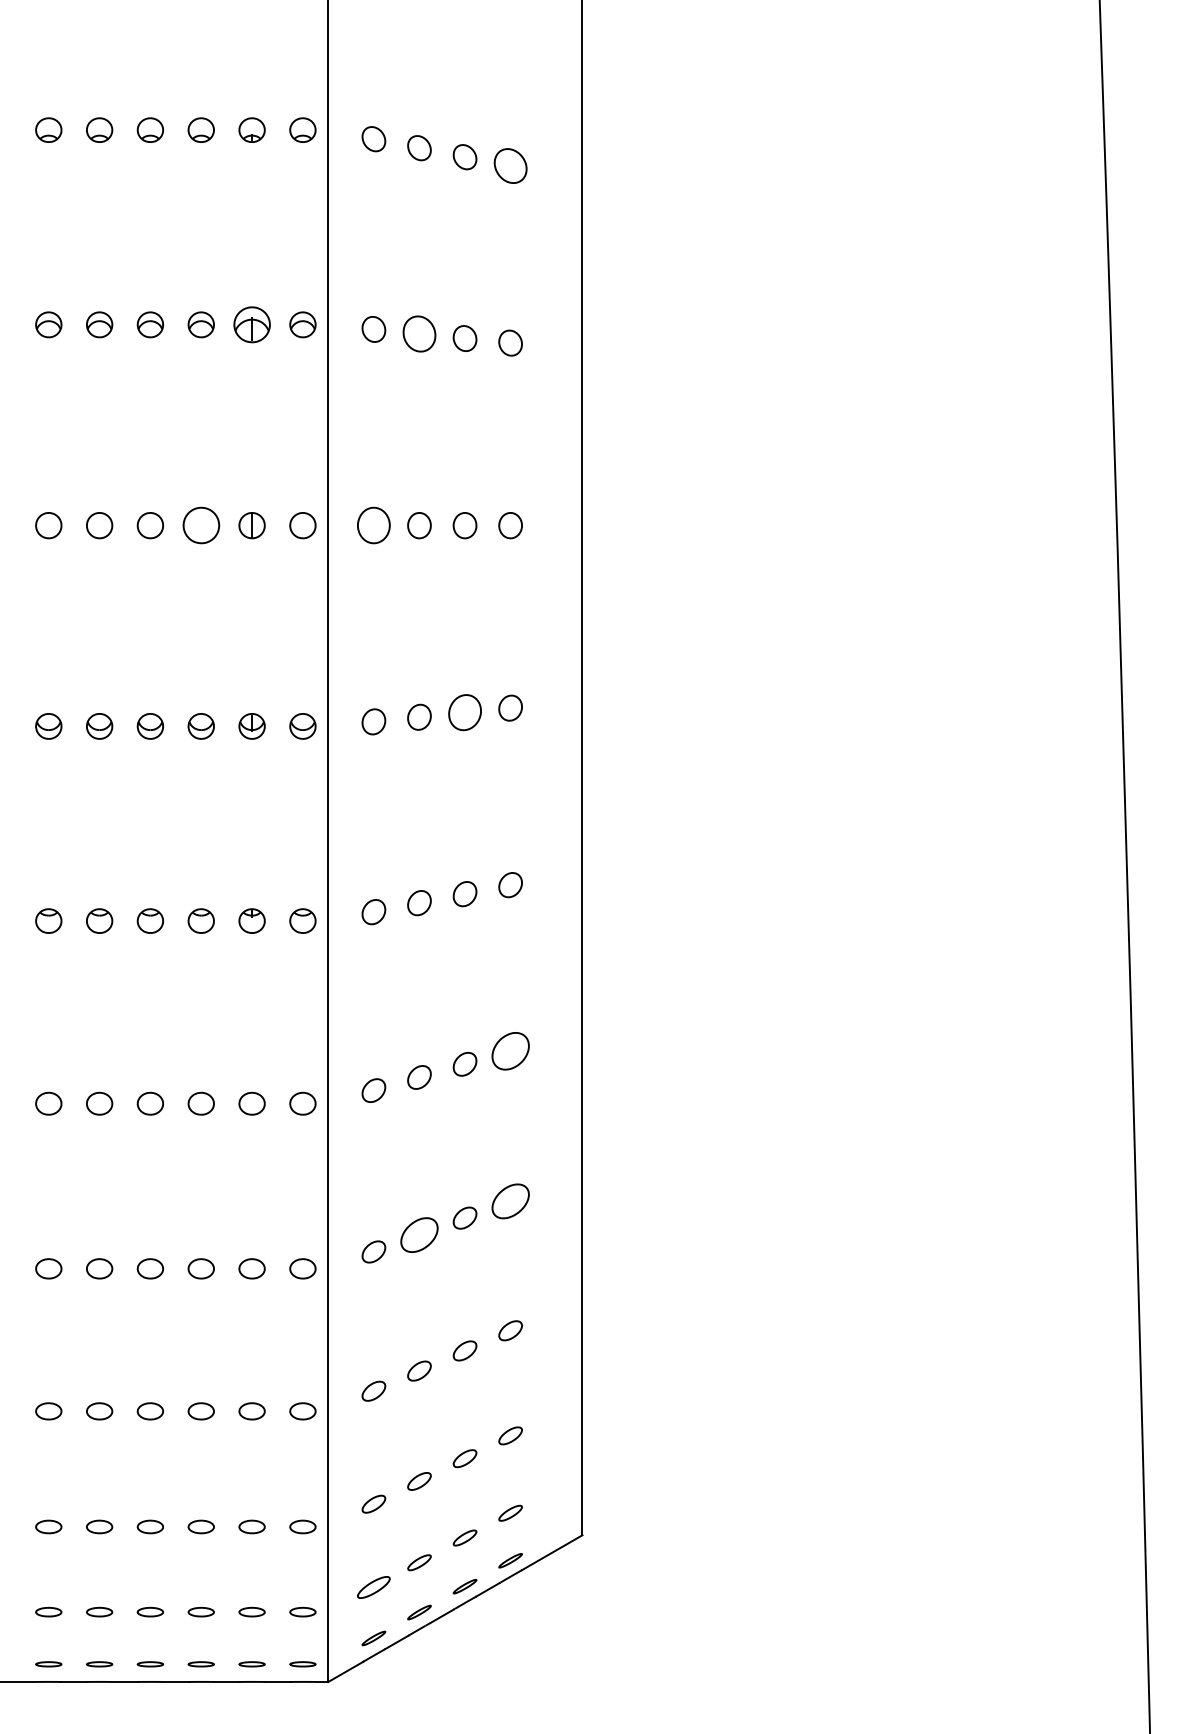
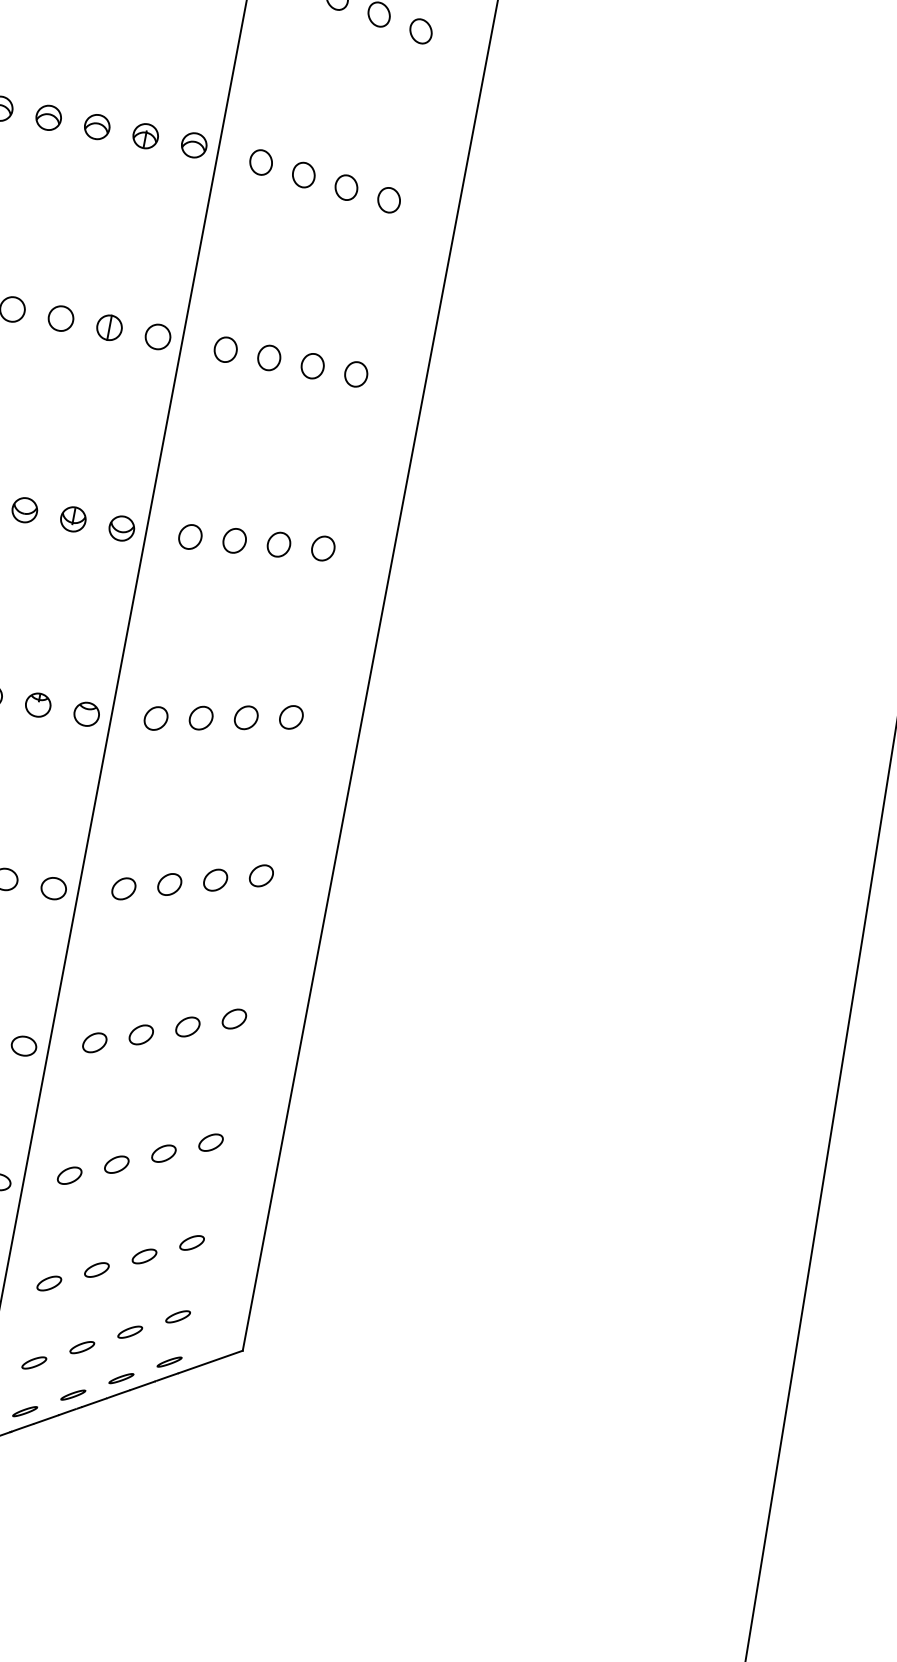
part: (510, 166) -> (420, 31), size x0.71
part: (251, 324) -> (145, 135), size x0.71
part: (419, 333) -> (303, 174), size x0.71
part: (200, 525) -> (60, 318), size x0.71
part: (373, 525) -> (225, 349), size x0.71
part: (464, 712) -> (278, 544), size x0.71
part: (510, 1050) -> (261, 875), size x0.62
part: (510, 1200) -> (234, 1018), size x0.62
part: (419, 1234) -> (141, 1034), size x0.62
part: (373, 1587) -> (33, 1362), size x0.71

